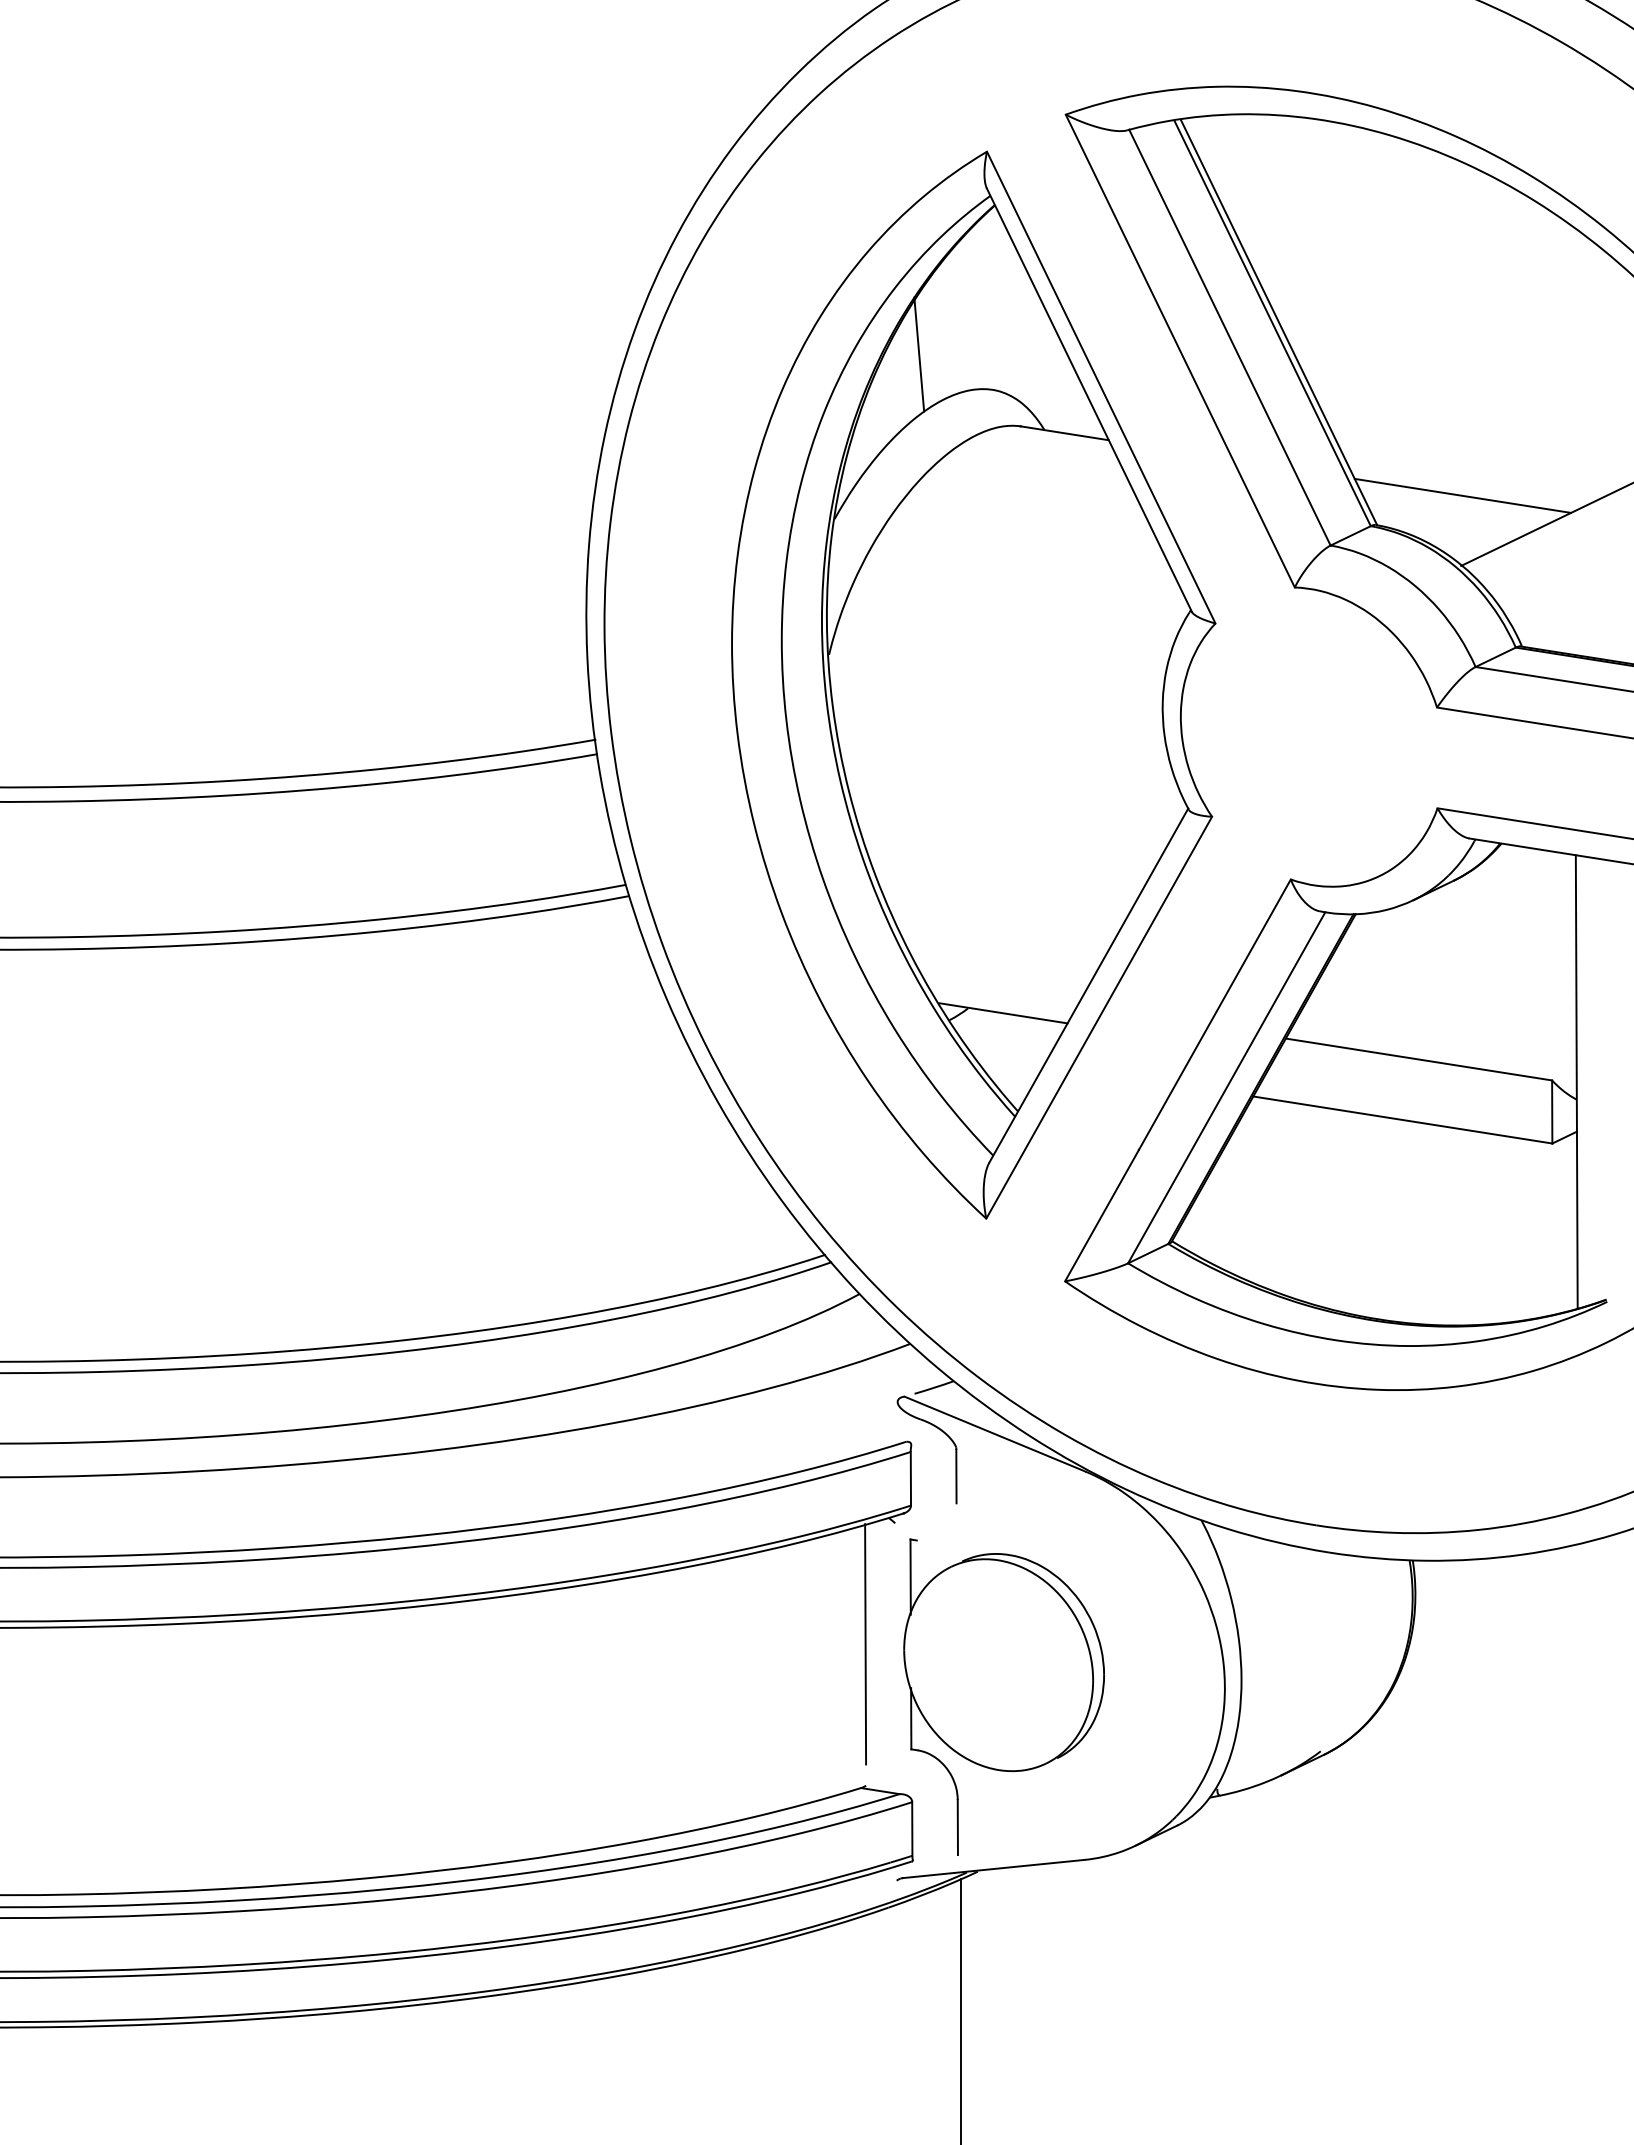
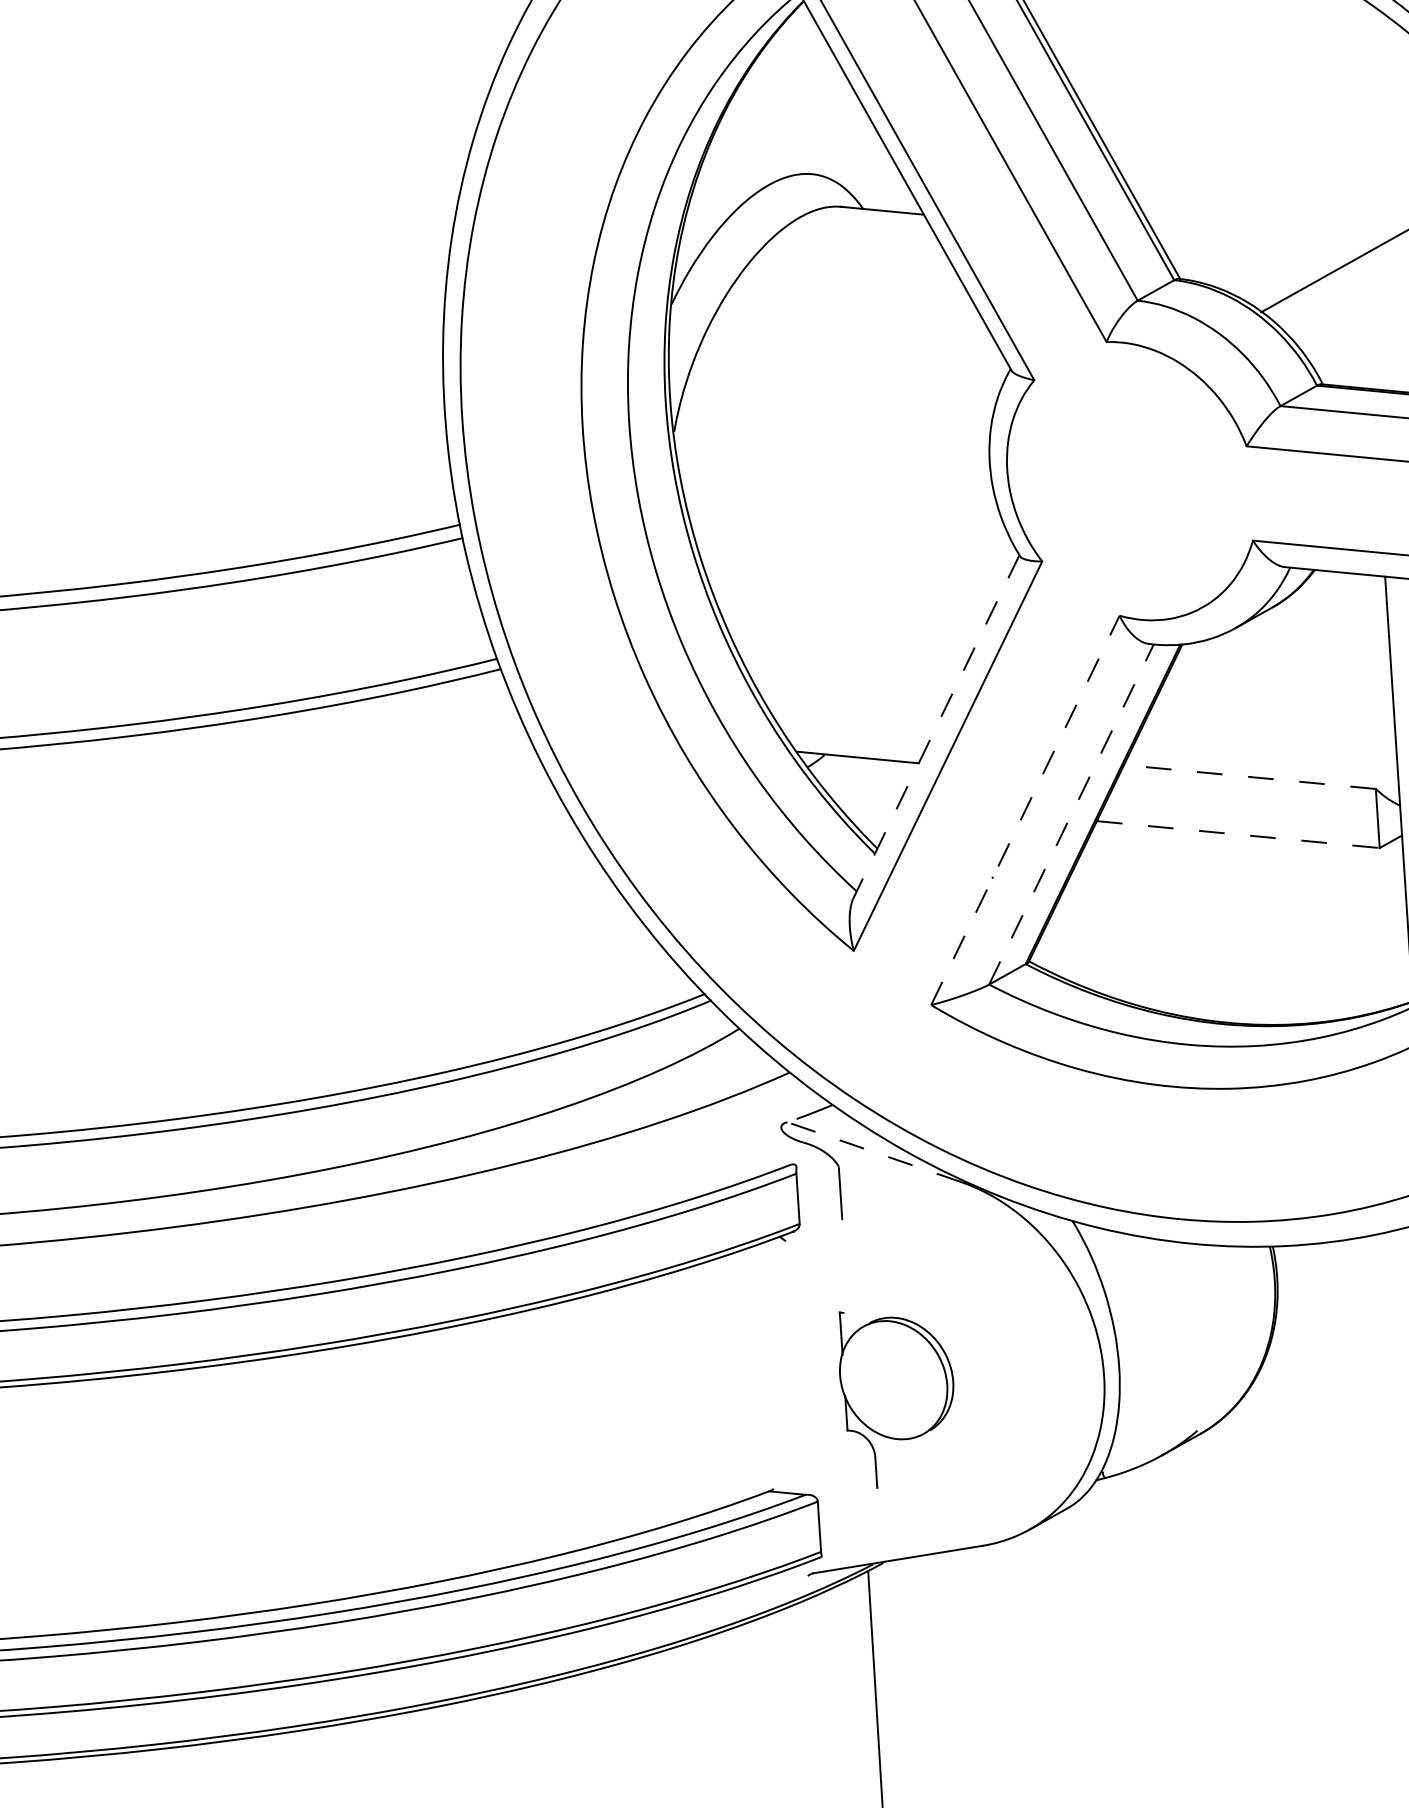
line: (919, 354) -> (741, 145), removed
line: (1462, 495) -> (1258, 246), removed
line: (1088, 986) -> (936, 727), solid -> dashed
line: (1418, 1059) -> (1249, 777), solid -> dashed
line: (1178, 1080) -> (1025, 810), solid -> dashed
line: (1226, 1087) -> (1071, 814), solid -> dashed
line: (1403, 1120) -> (1238, 835), solid -> dashed
line: (994, 1434) -> (873, 1152), solid -> dashed
line: (865, 1644) -> (765, 1356), removed
part: (1003, 1696) -> (897, 1397), size x0.6

